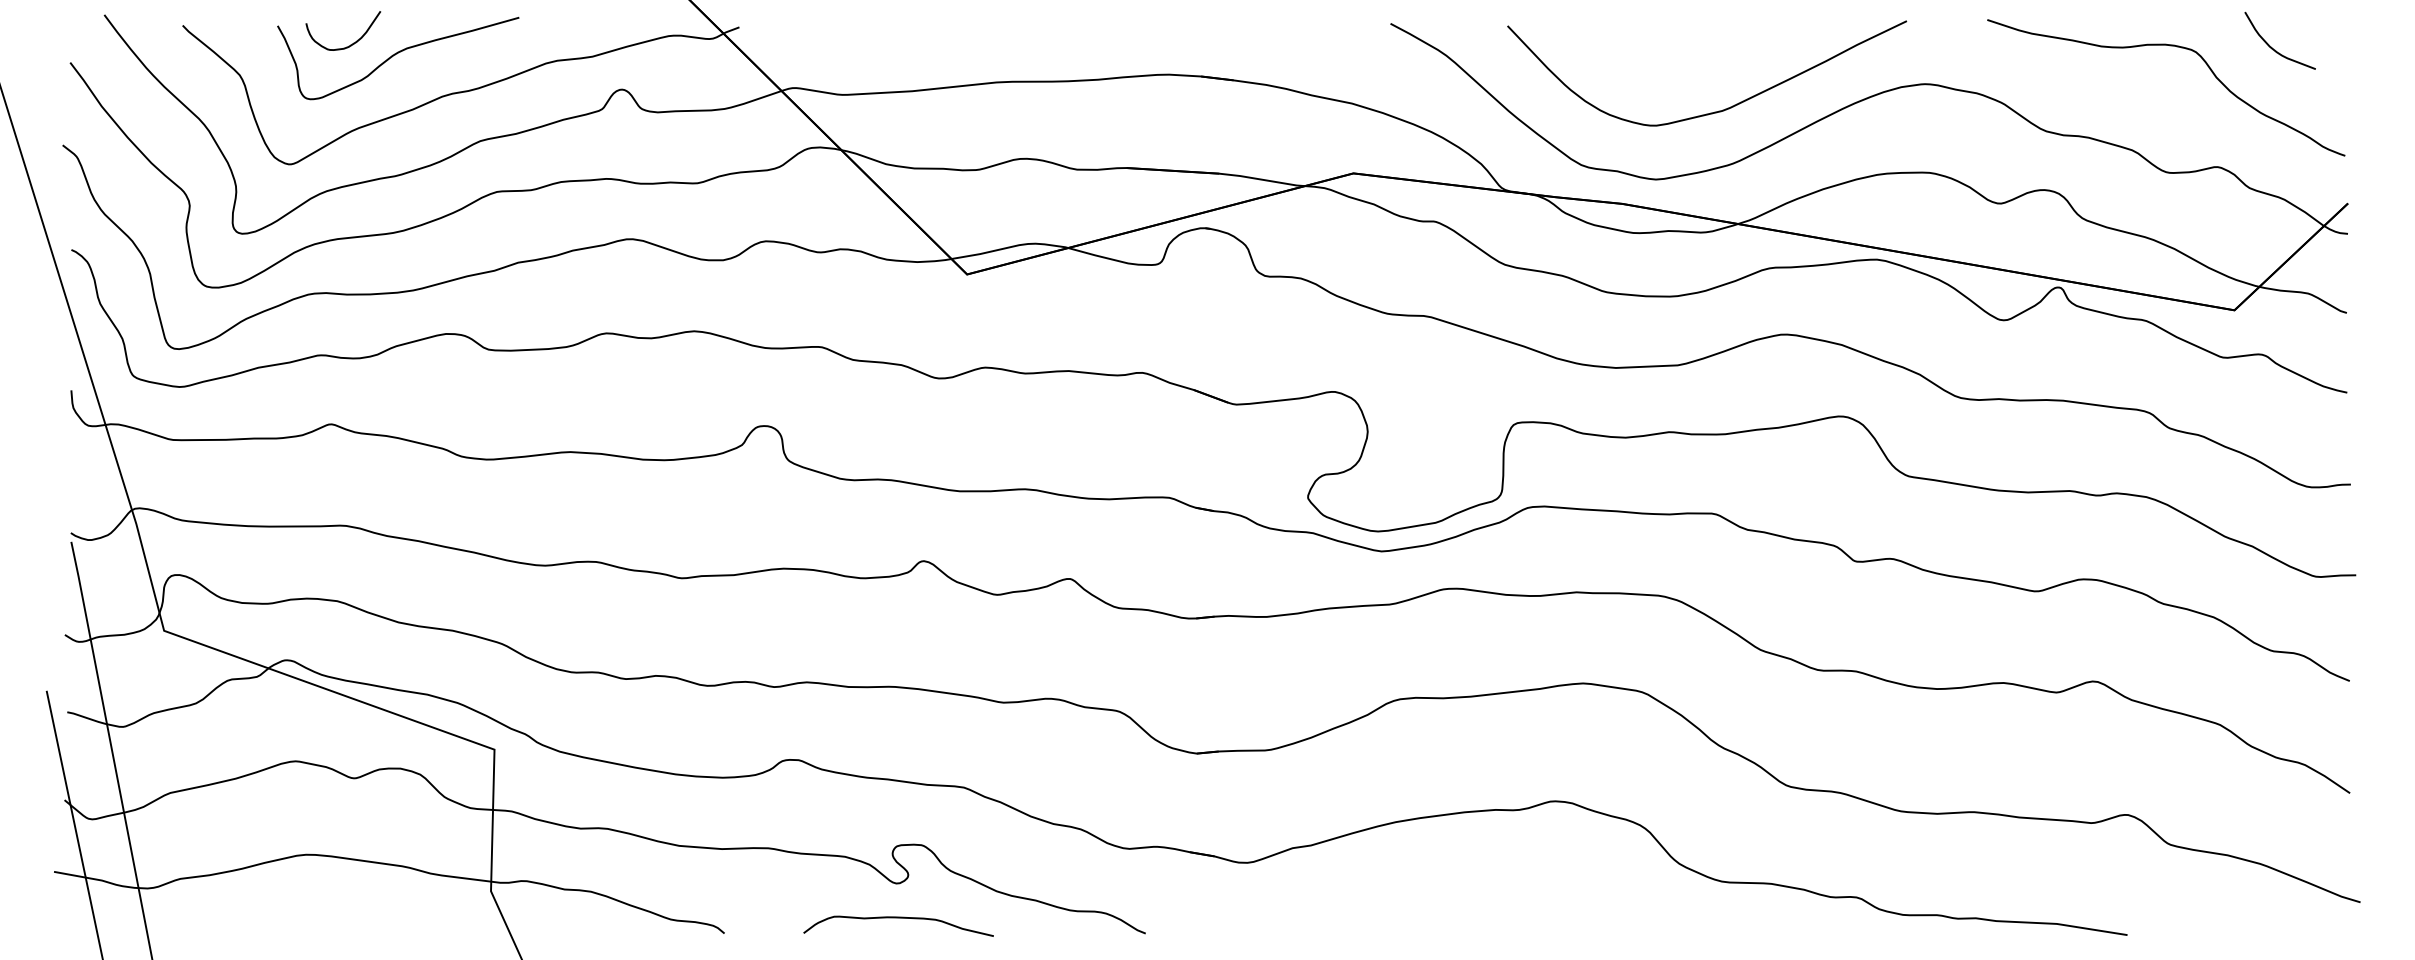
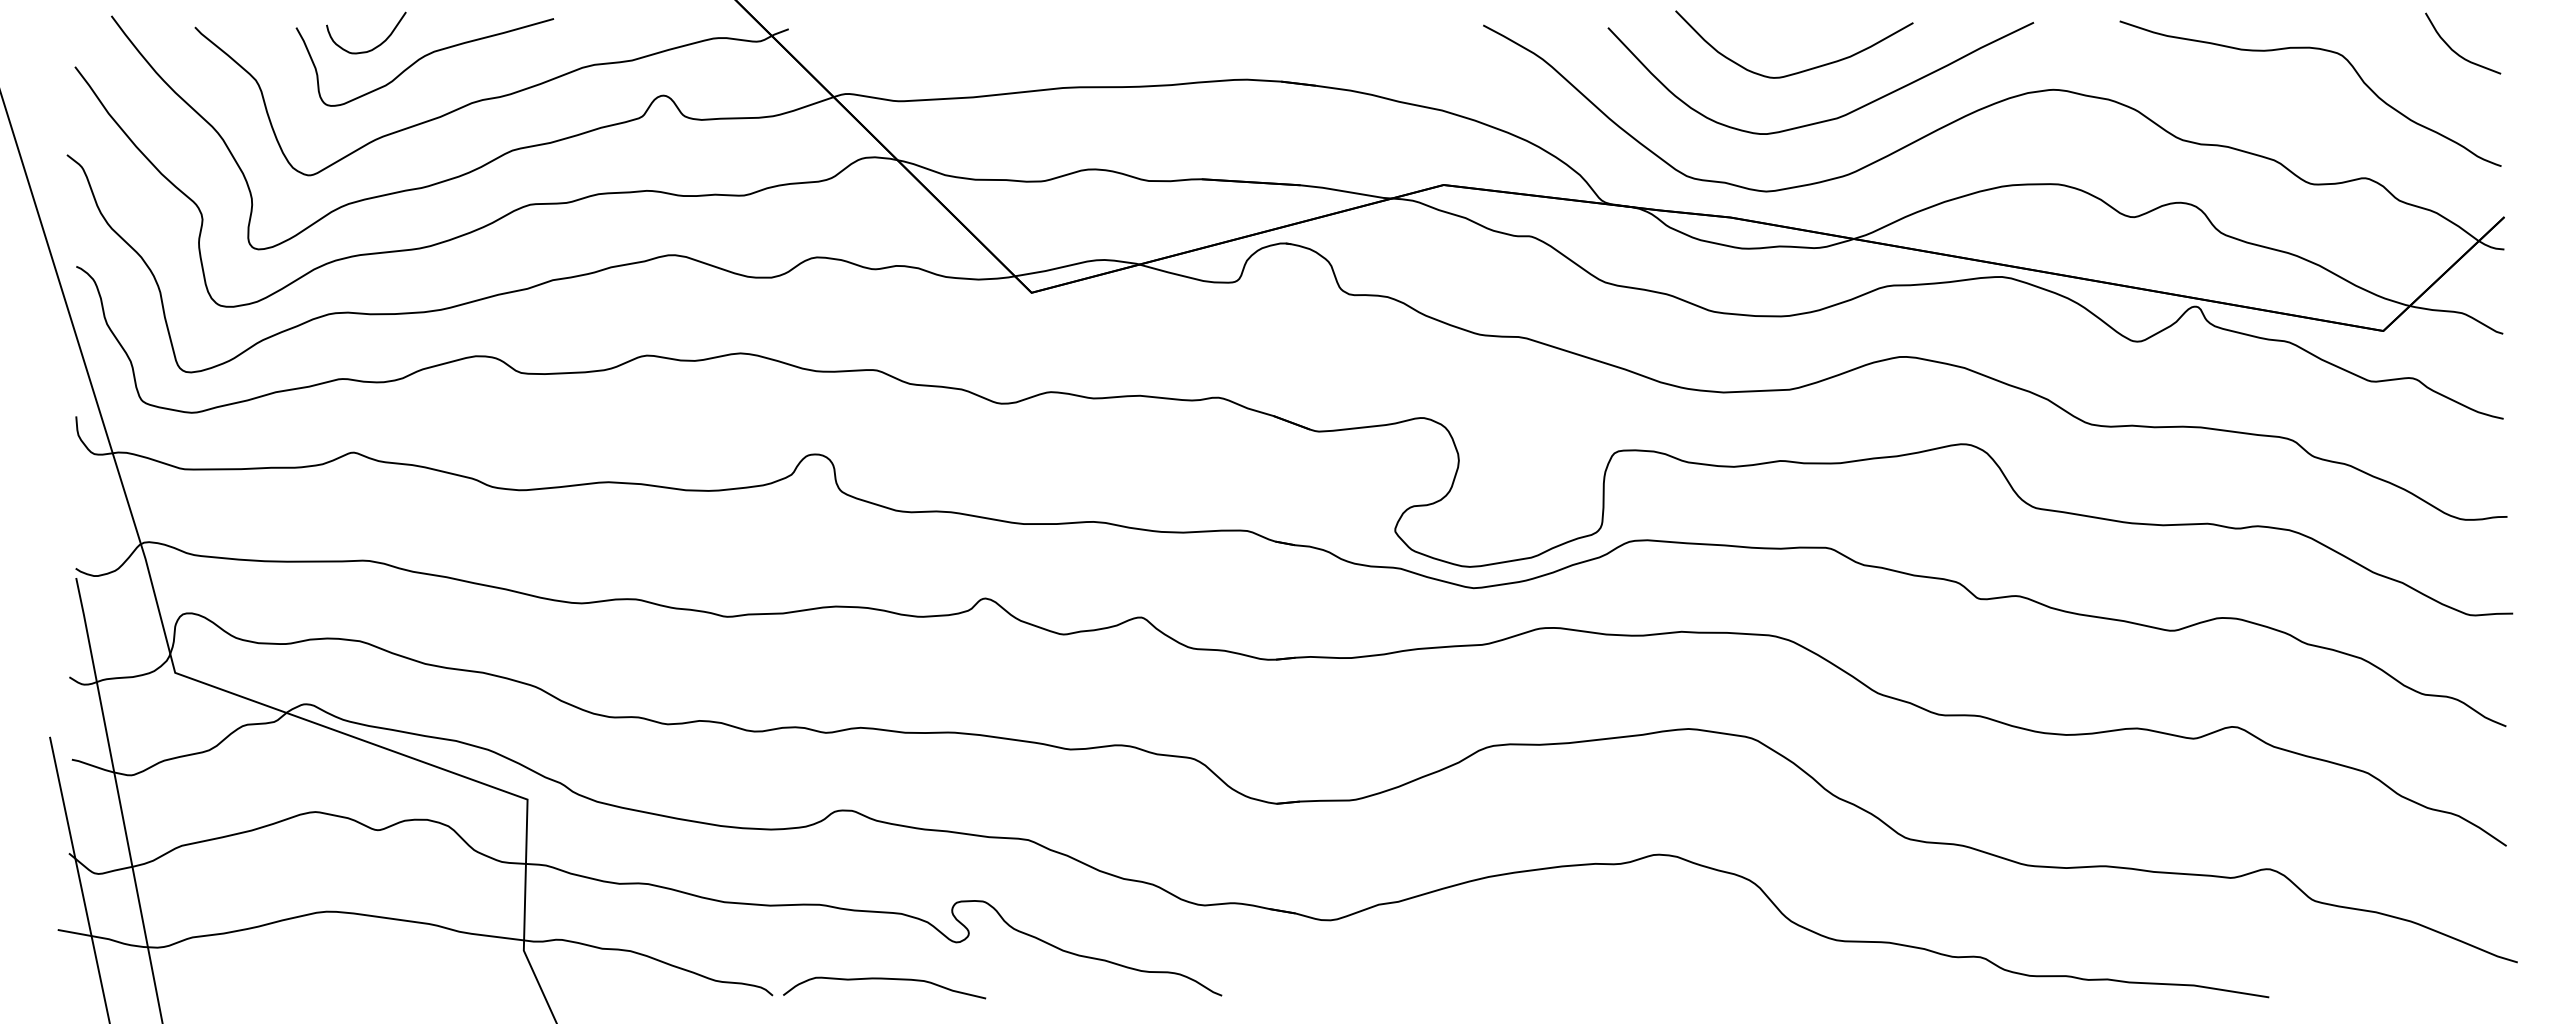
curve: (2275, 50) -> (2458, 53), moved
curve: (1689, 66) -> (1802, 70), added
curve: (898, 918) -> (884, 979), moved

